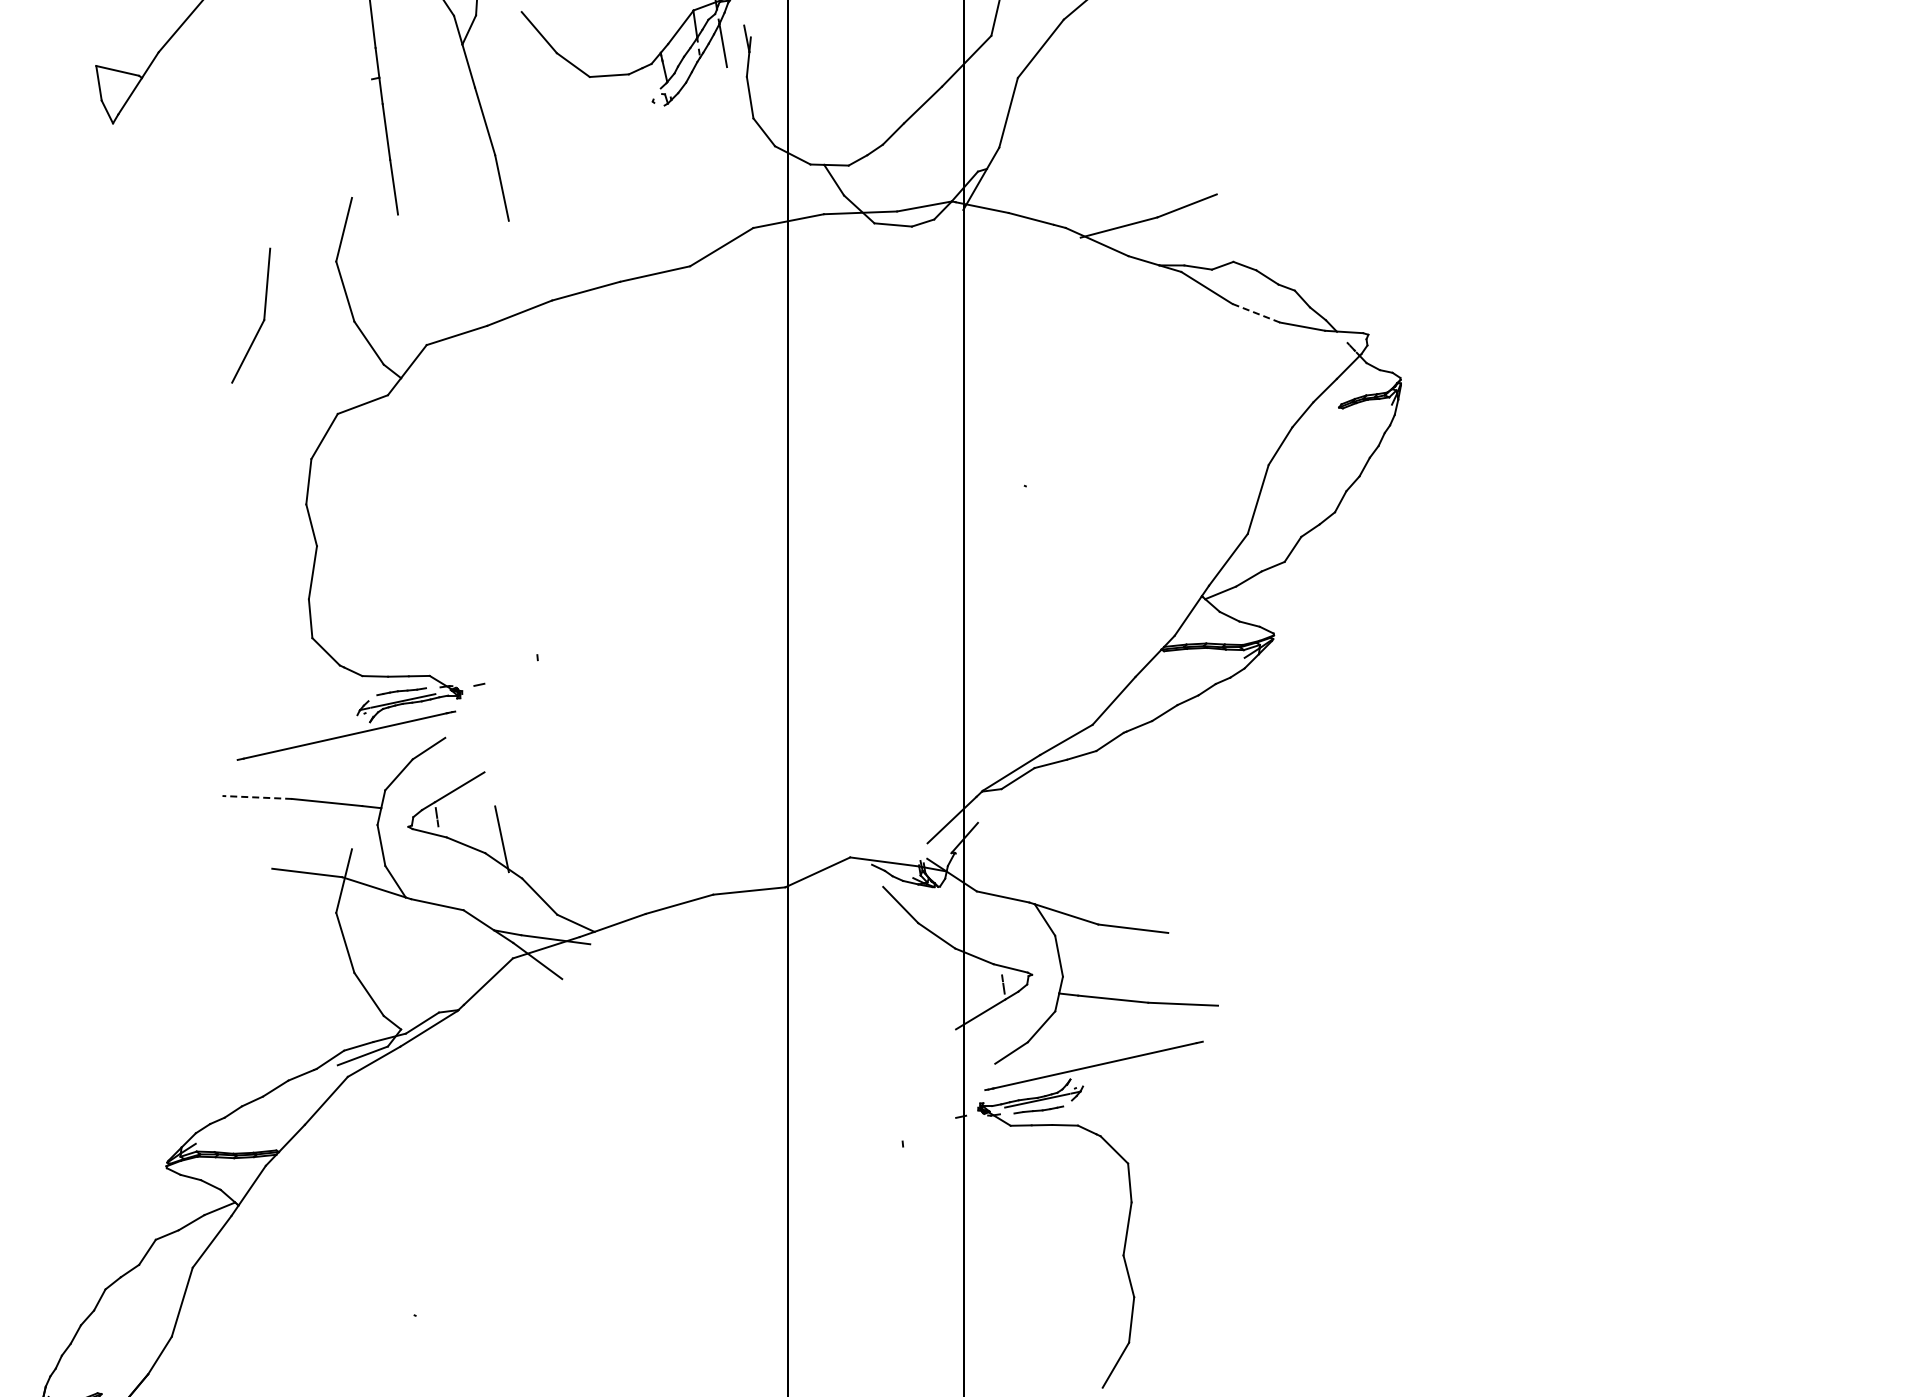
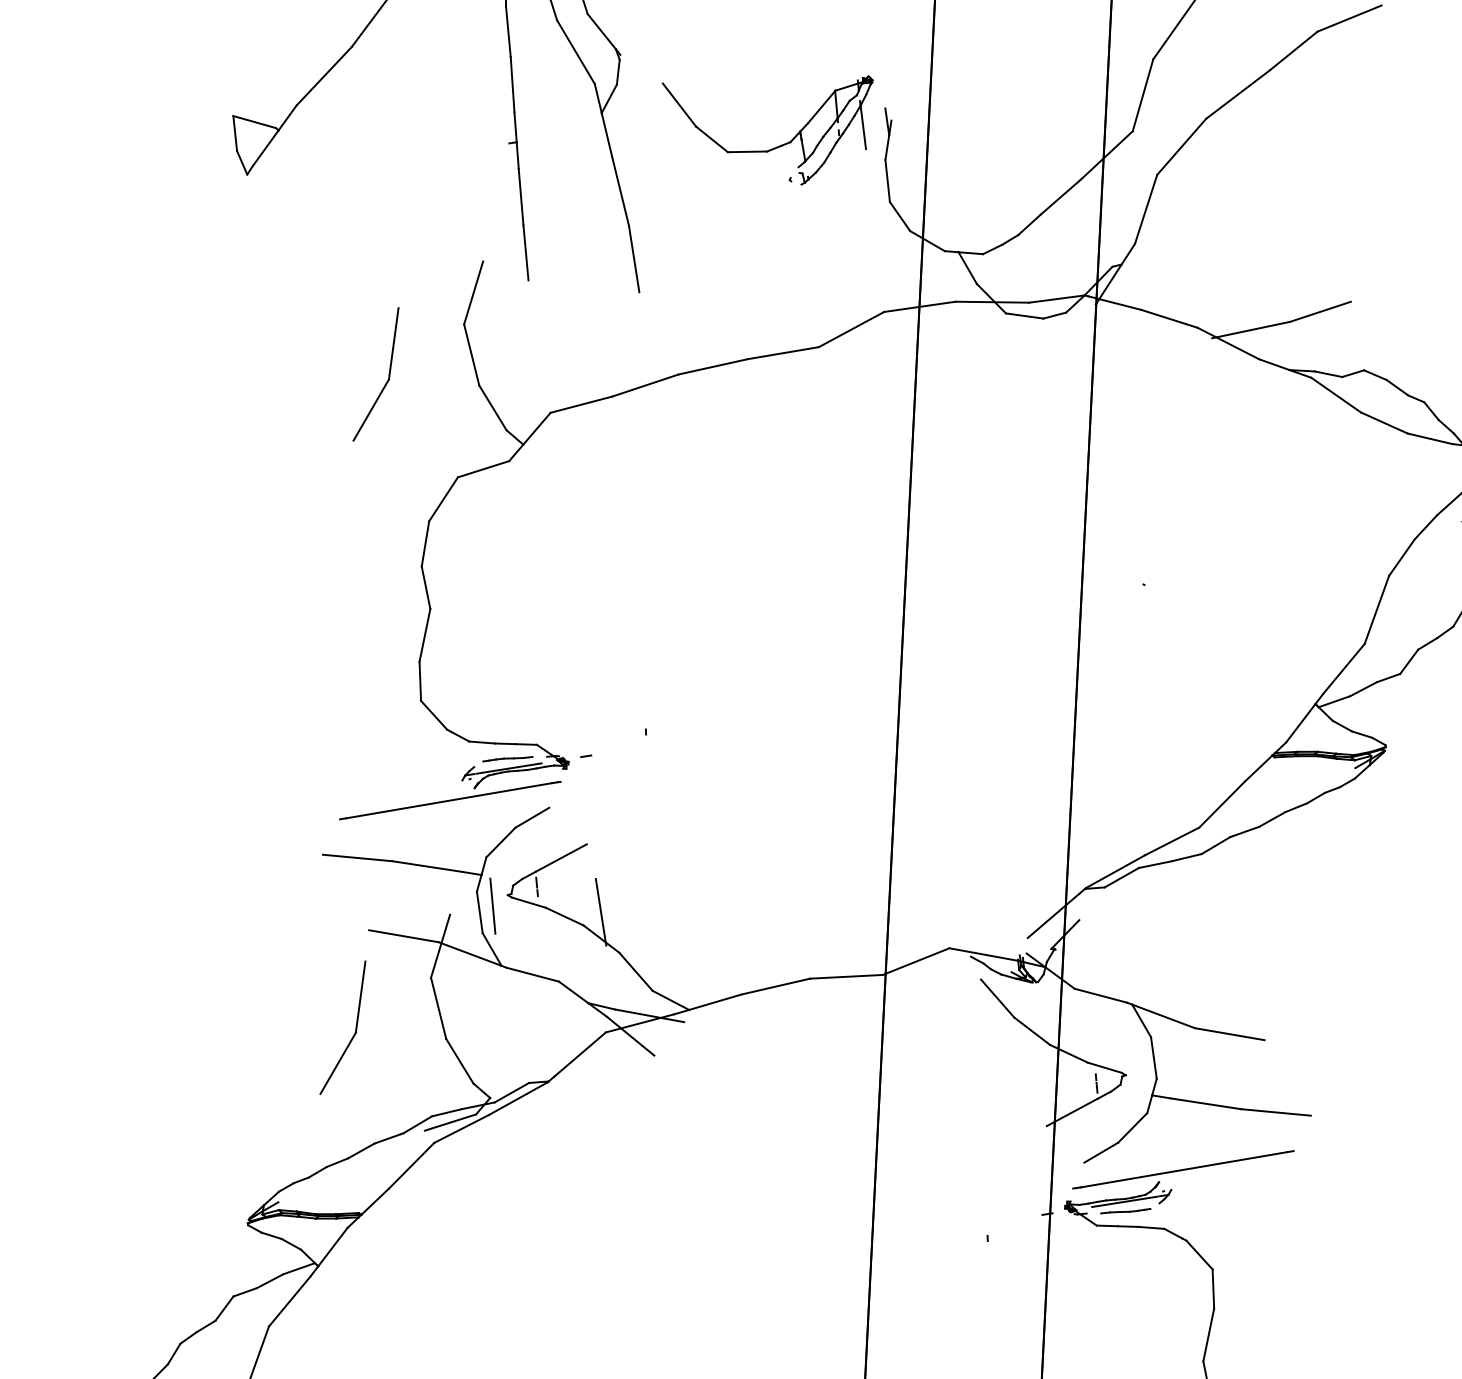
line: (1256, 313) -> (1384, 423), dashed -> solid
line: (257, 797) -> (357, 858), dashed -> solid
line: (394, 838) -> (493, 906), added
part: (263, 966) -> (355, 1027), added

